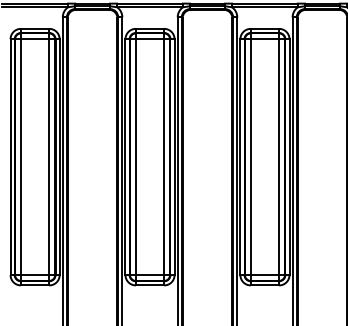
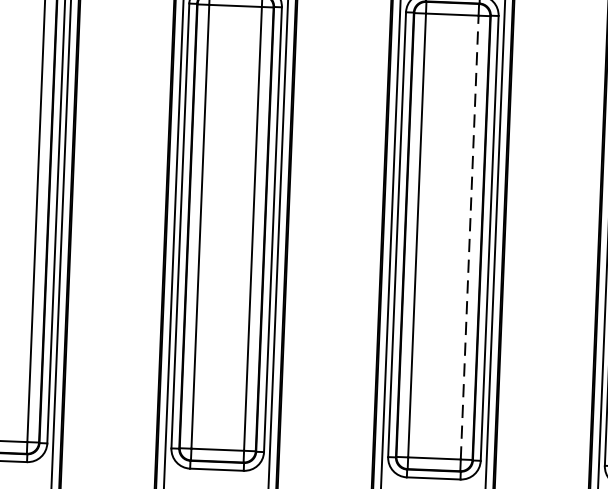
line: (278, 157) -> (468, 238), solid -> dashed

